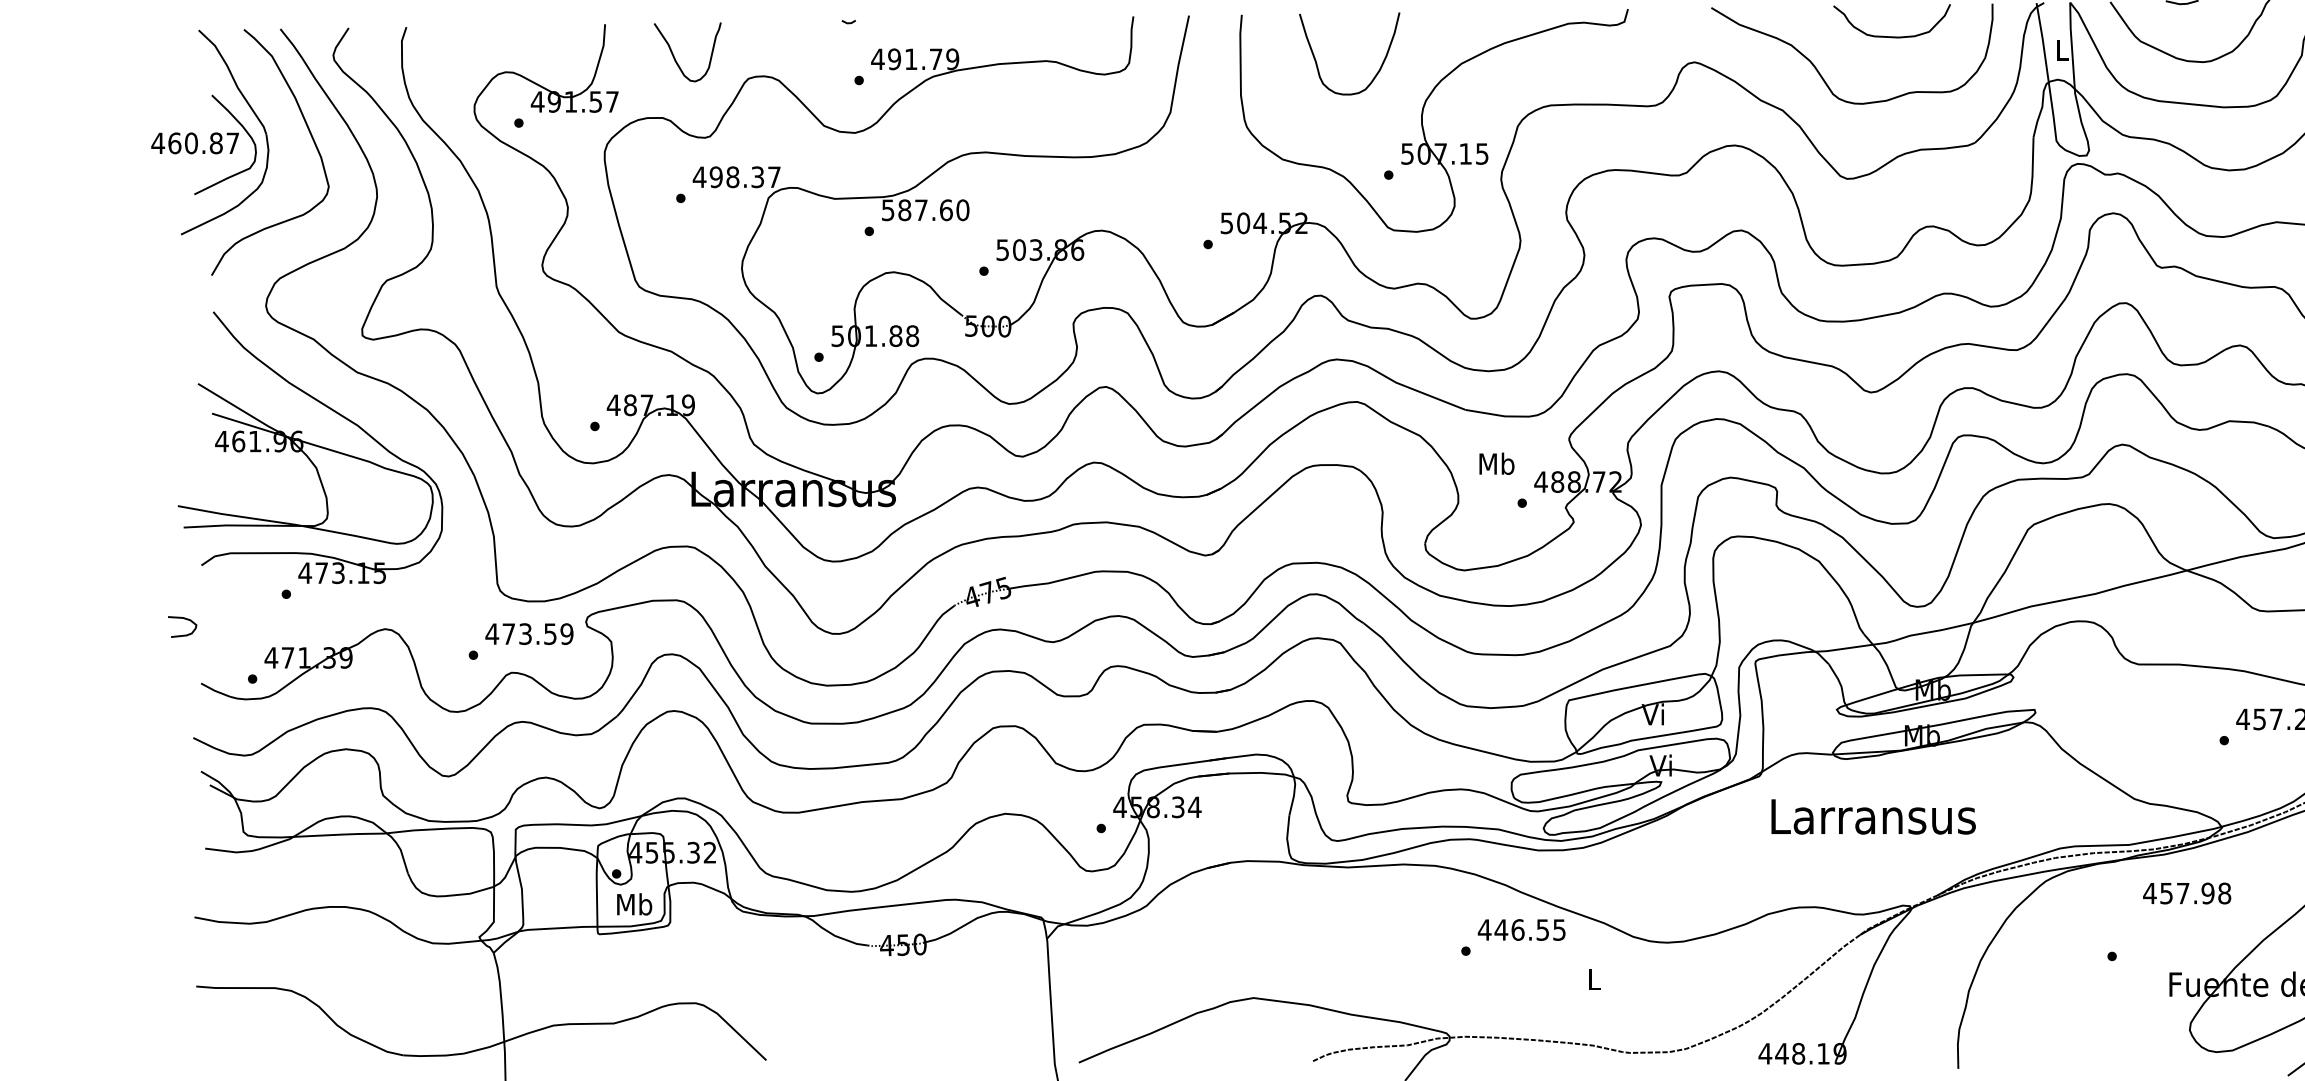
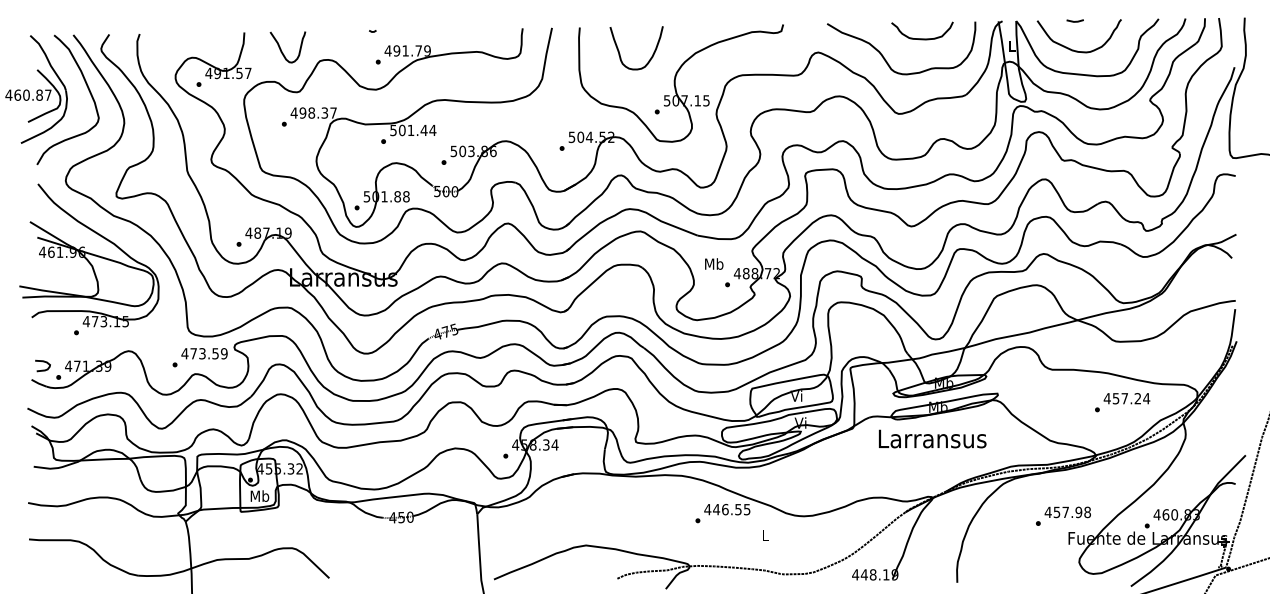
text: (933, 210) -> (417, 130), 587.60 -> 501.44
curve: (181, 620) -> (42, 362), moved
text: (1873, 815) -> (932, 438), moved
text: (2186, 893) -> (1067, 512), moved

